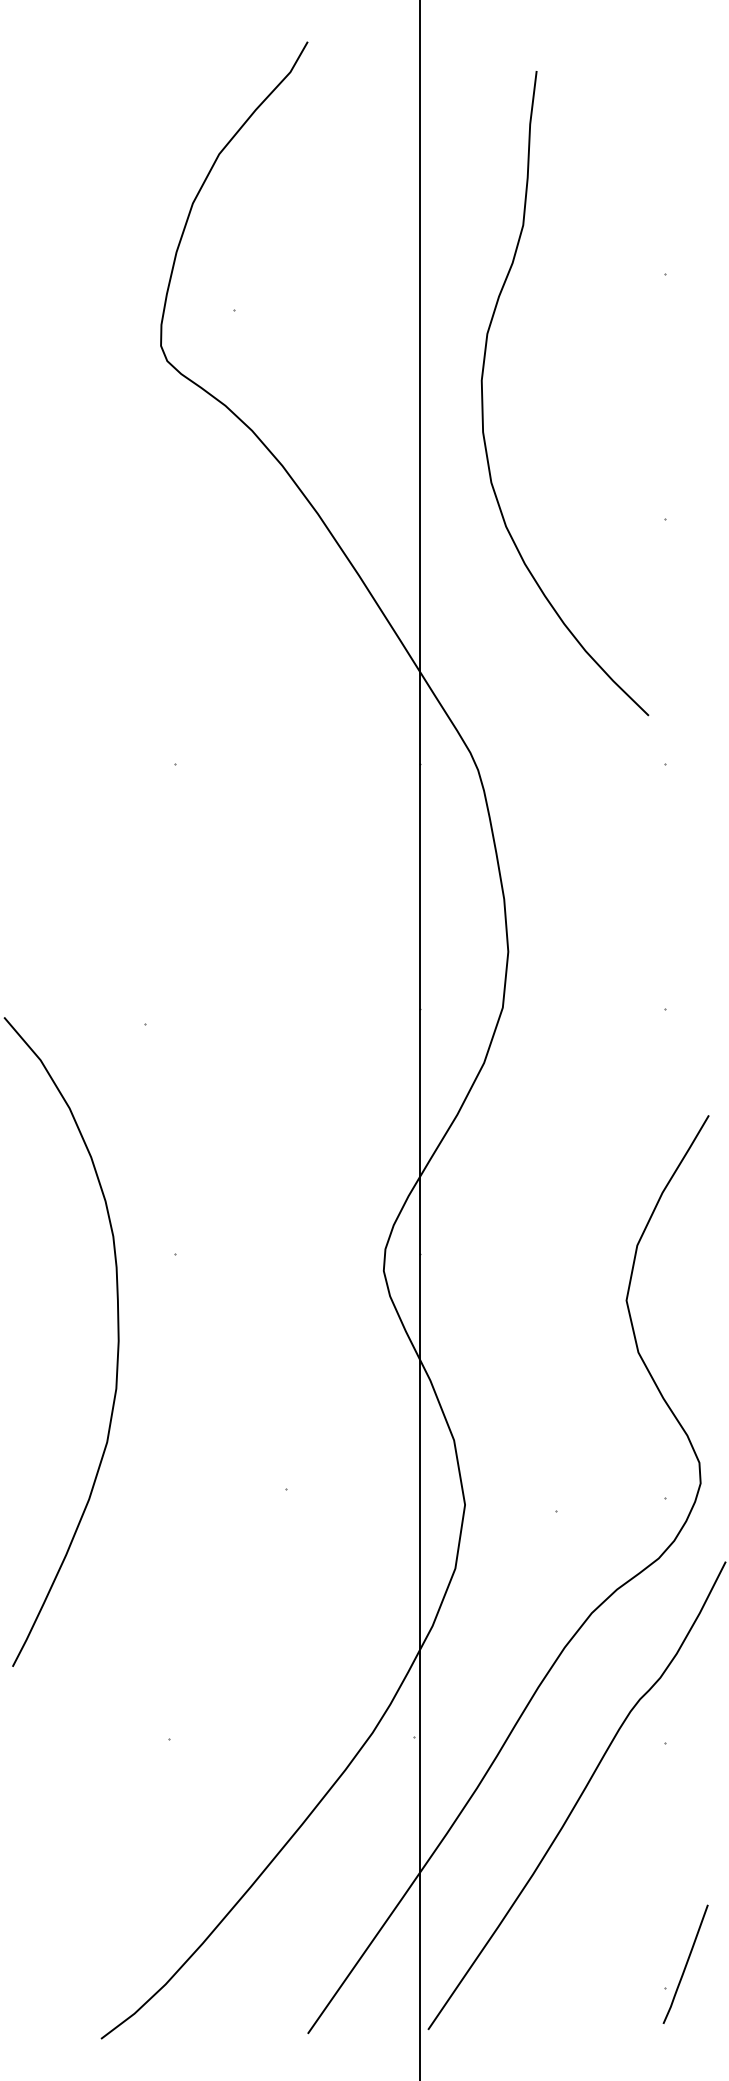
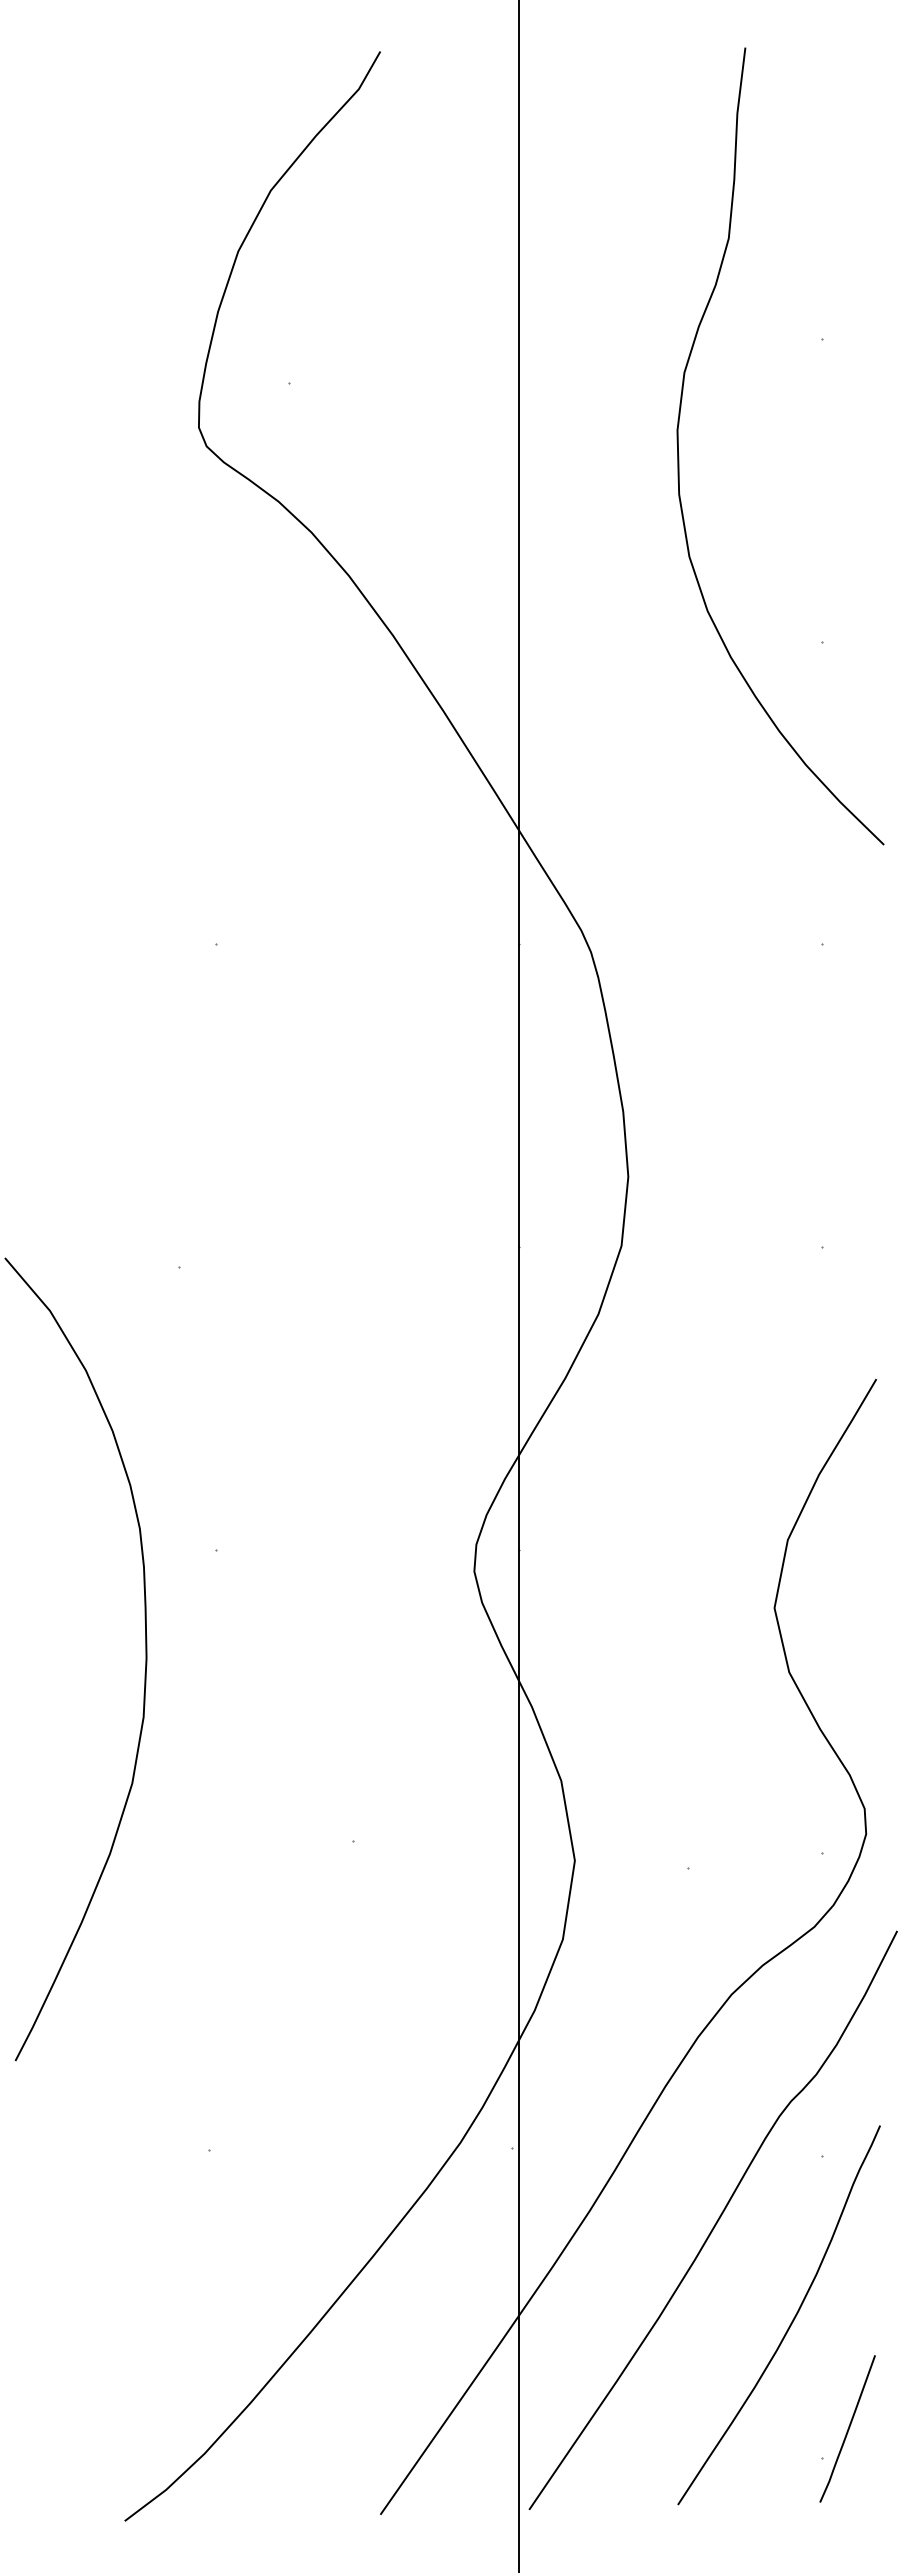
curve: (483, 400) -> (679, 455), moved
curve: (640, 1877) -> (791, 2321), added

